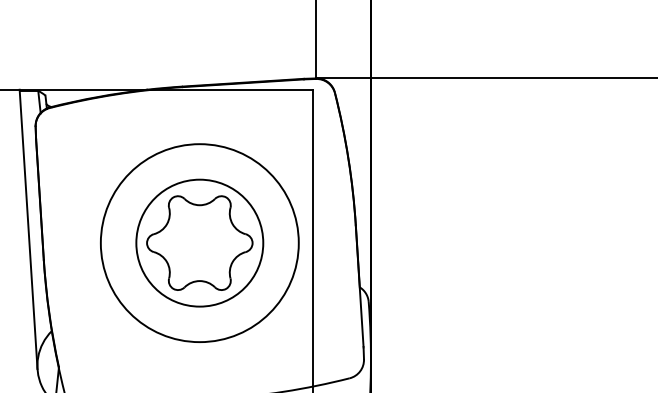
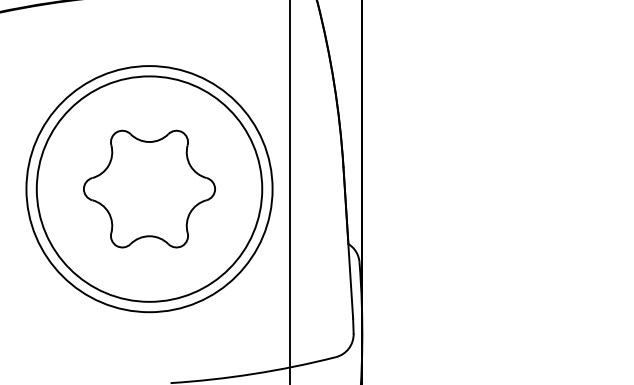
circle: (199, 242) -> (149, 188), size x1.43

